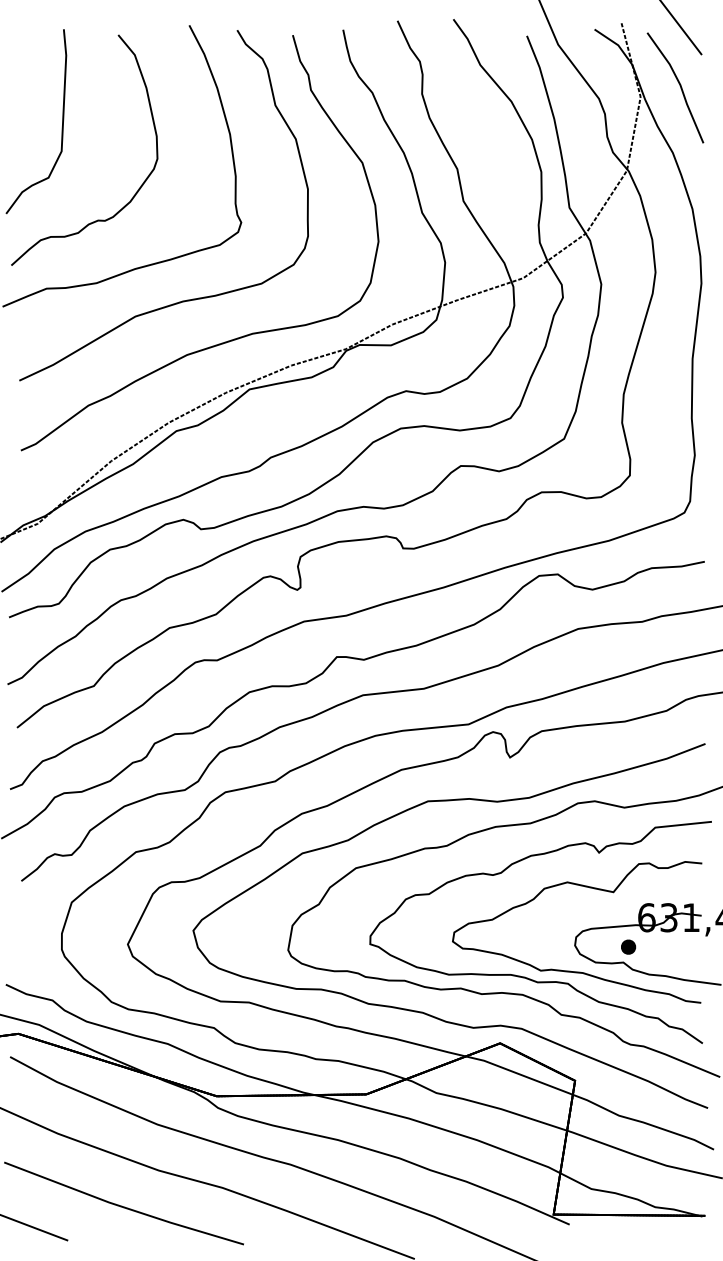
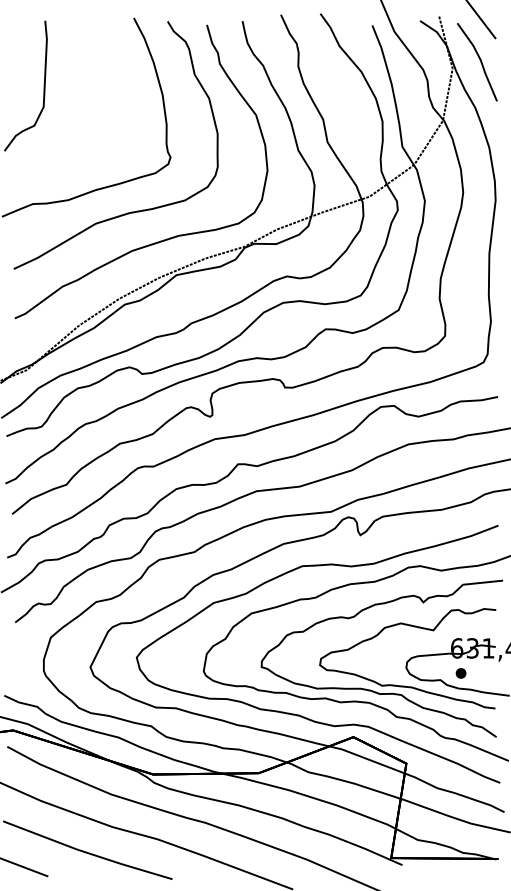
part: (140, 185) -> (99, 131), removed
part: (628, 946) -> (461, 672), moved

